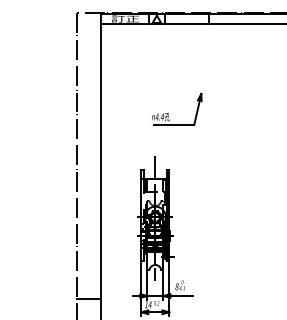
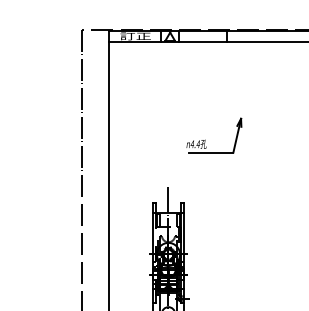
part: (168, 113) -> (204, 140), moved

